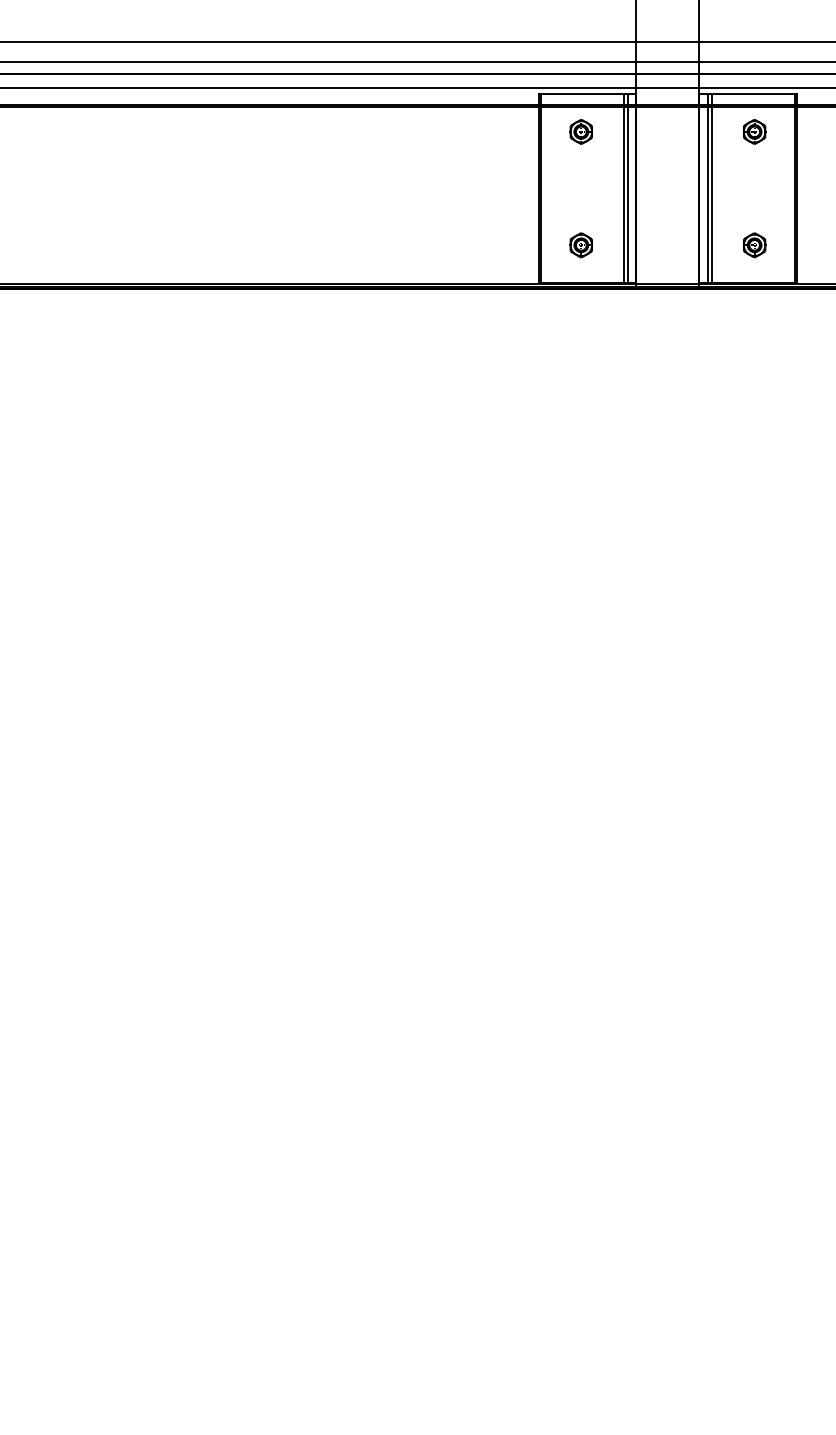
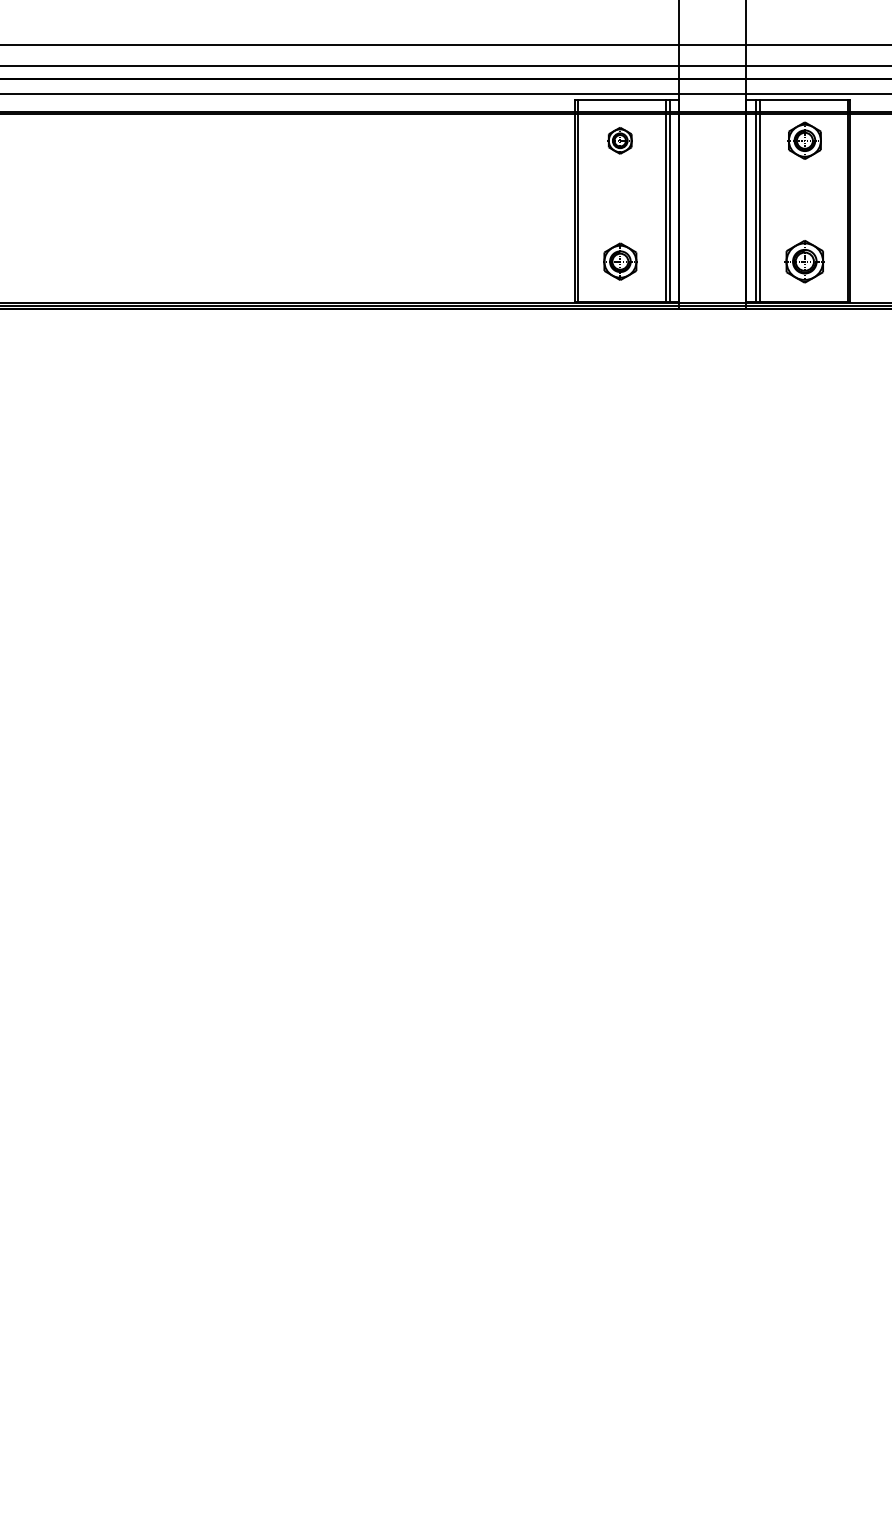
part: (754, 131) -> (804, 140), size x1.4
part: (580, 245) -> (619, 261), size x1.4
part: (754, 245) -> (804, 261), size x1.6

